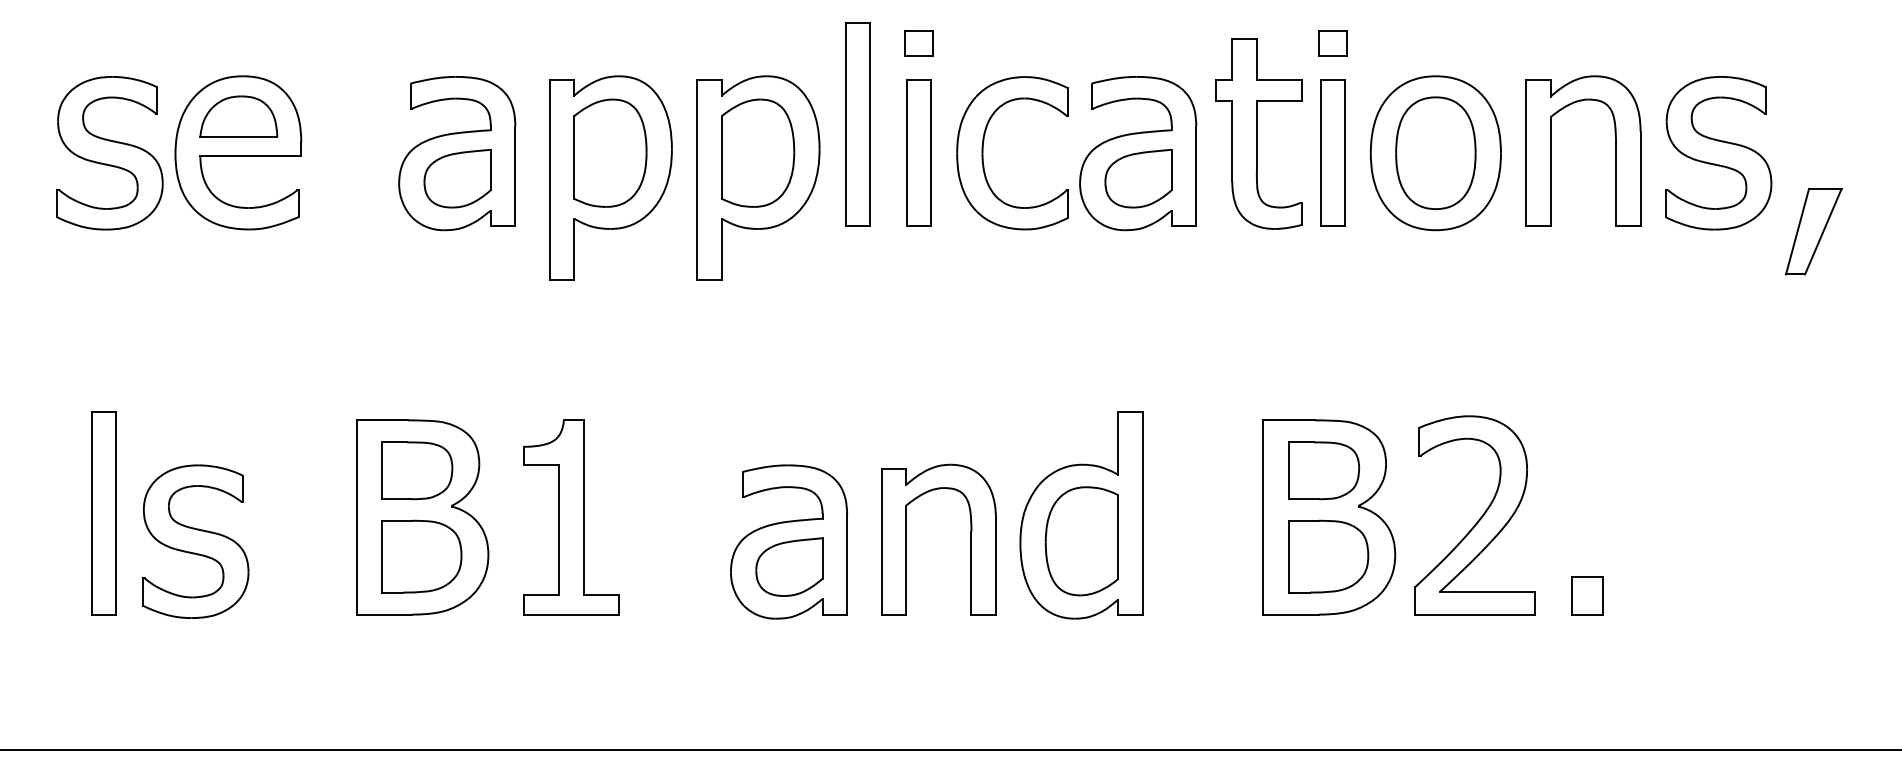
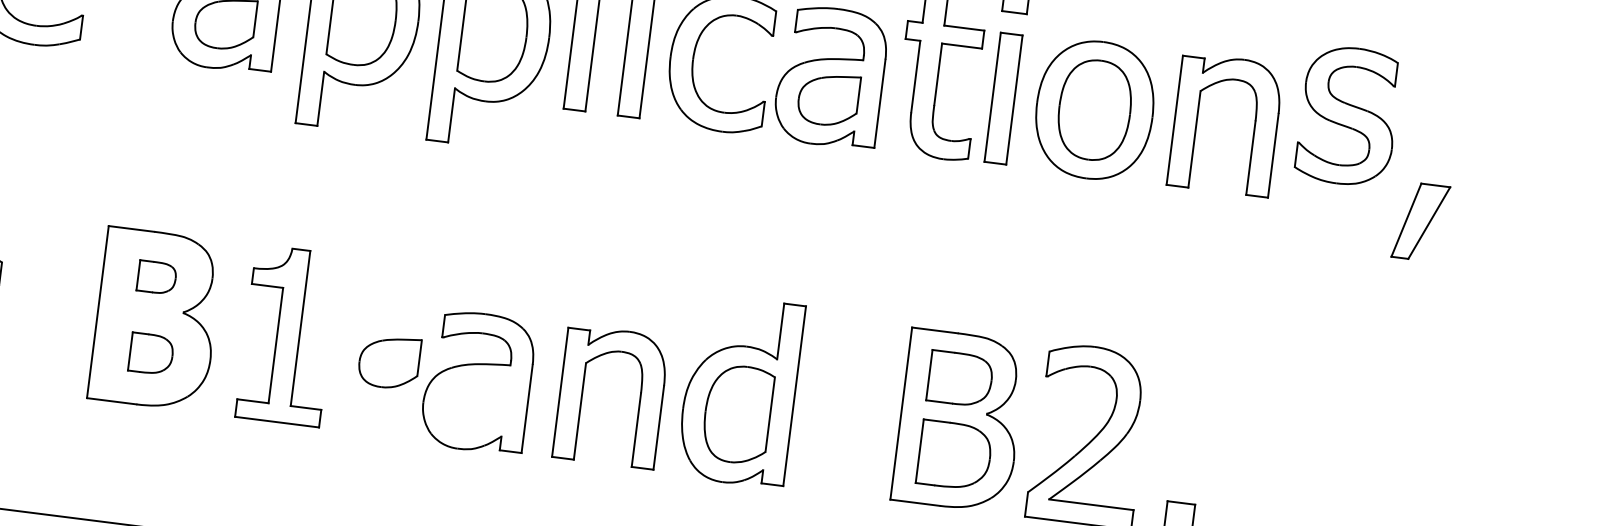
part: (1718, 153) -> (1348, 116), moved
part: (417, 470) -> (157, 277), size x0.6
part: (421, 556) -> (150, 353), size x0.6
part: (789, 566) -> (389, 361), moved

